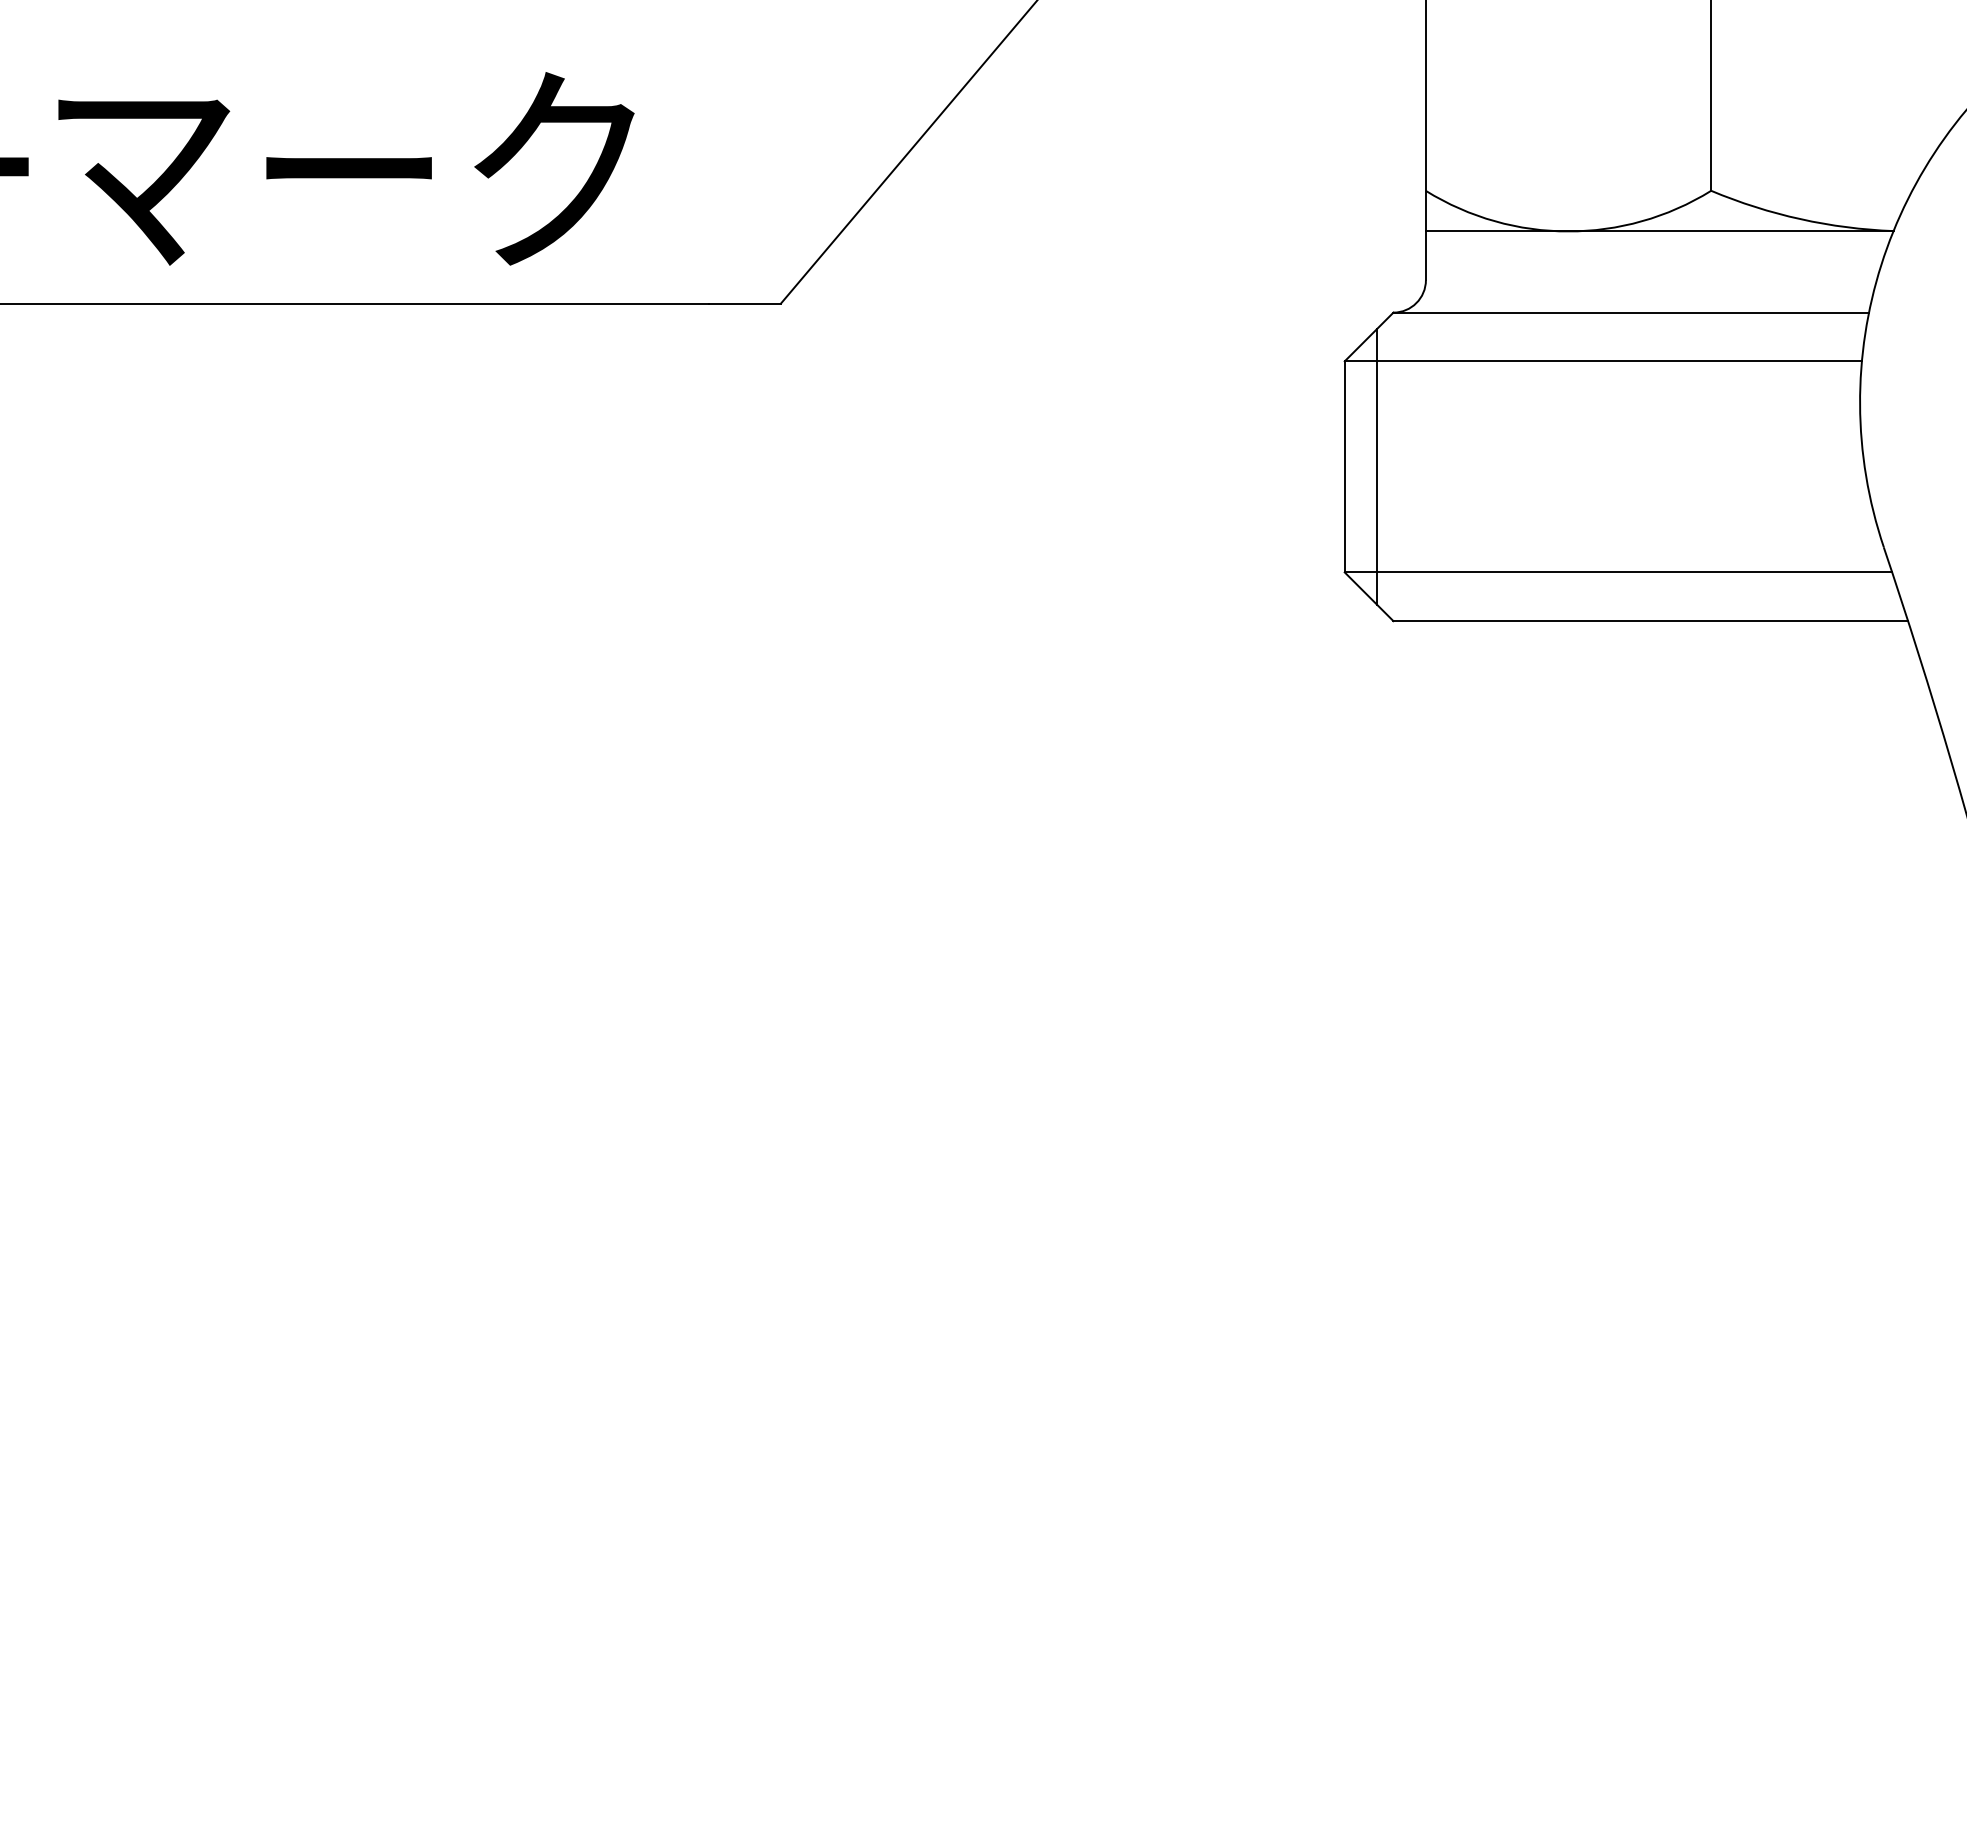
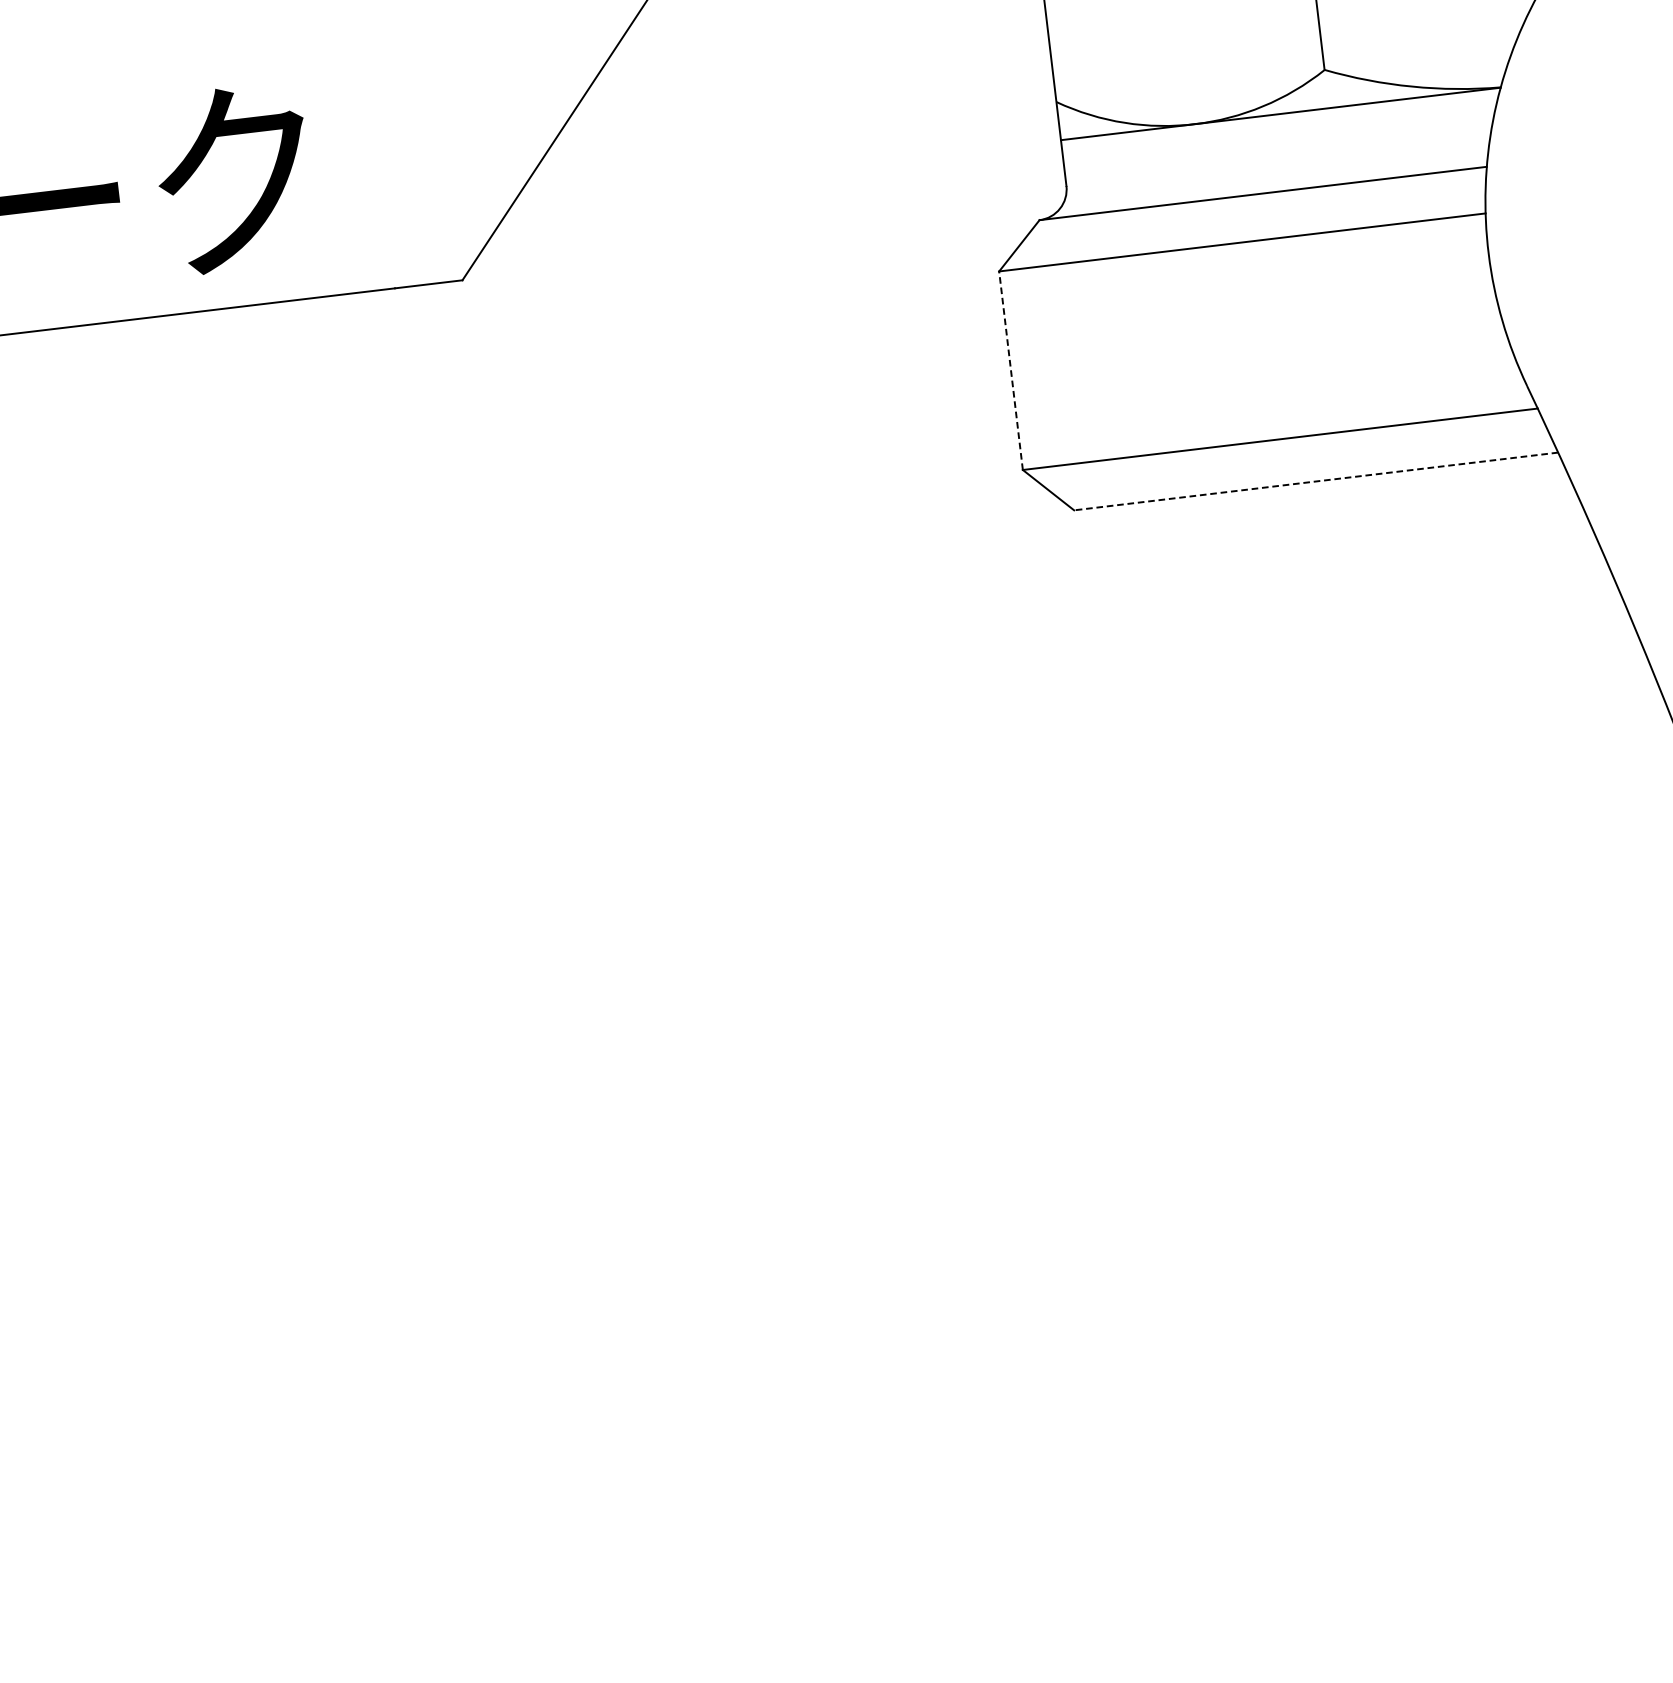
line: (1344, 466) -> (1010, 370), solid -> dashed
line: (1377, 466) -> (1041, 366), removed
line: (1650, 621) -> (1315, 481), solid -> dashed

